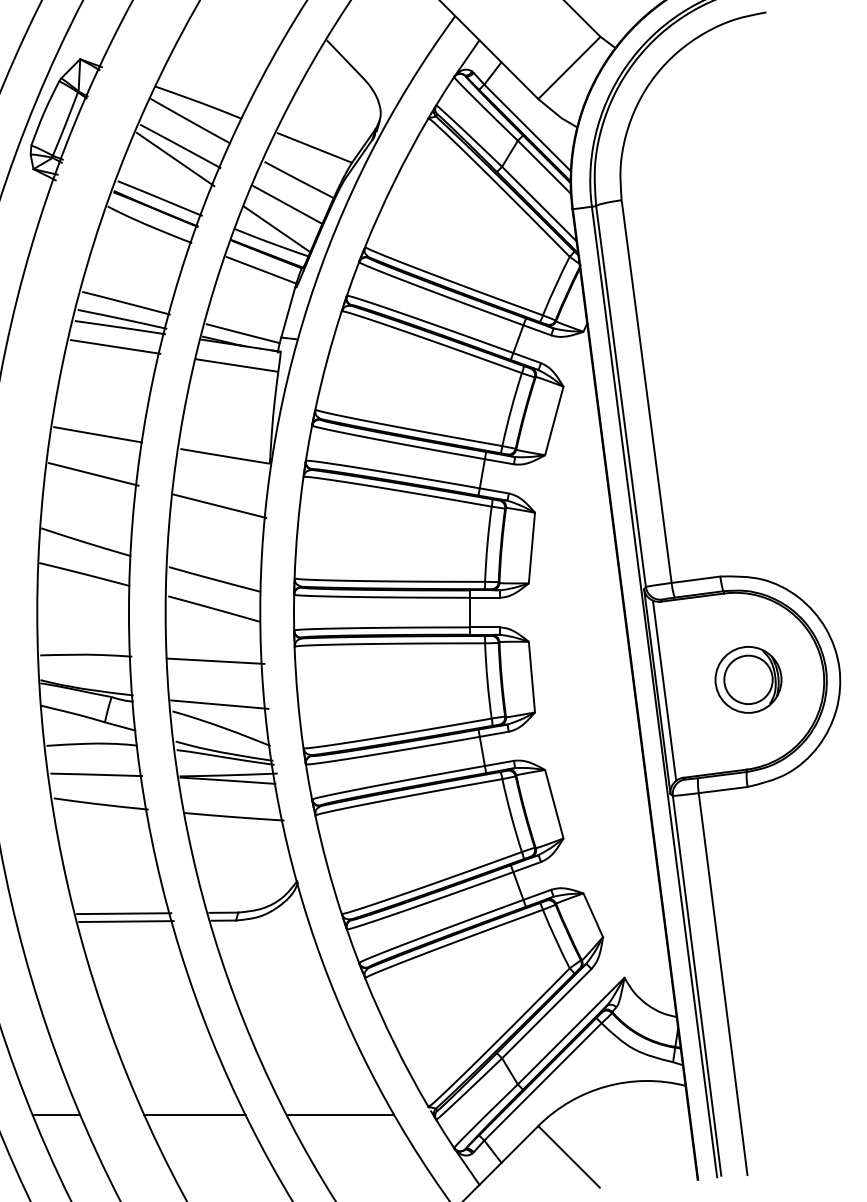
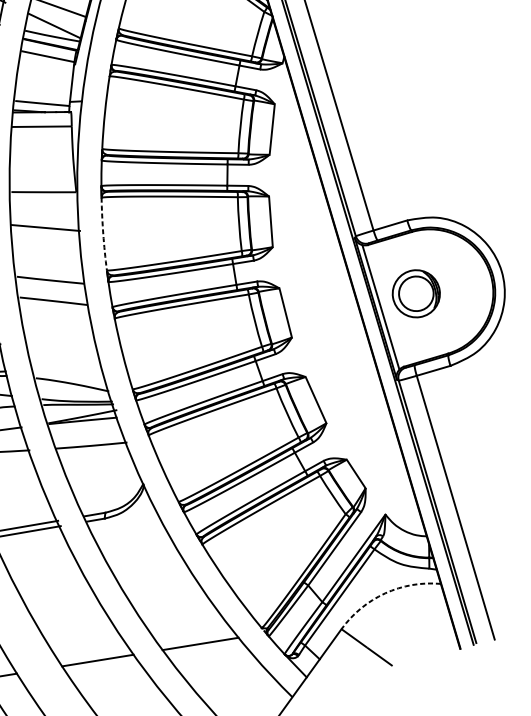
arc: (297, 527) -> (103, 234), solid -> dashed
line: (215, 660) -> (60, 337), removed
part: (748, 679) -> (416, 293), moved
line: (219, 704) -> (68, 368), removed
arc: (606, 1086) -> (385, 593), solid -> dashed

